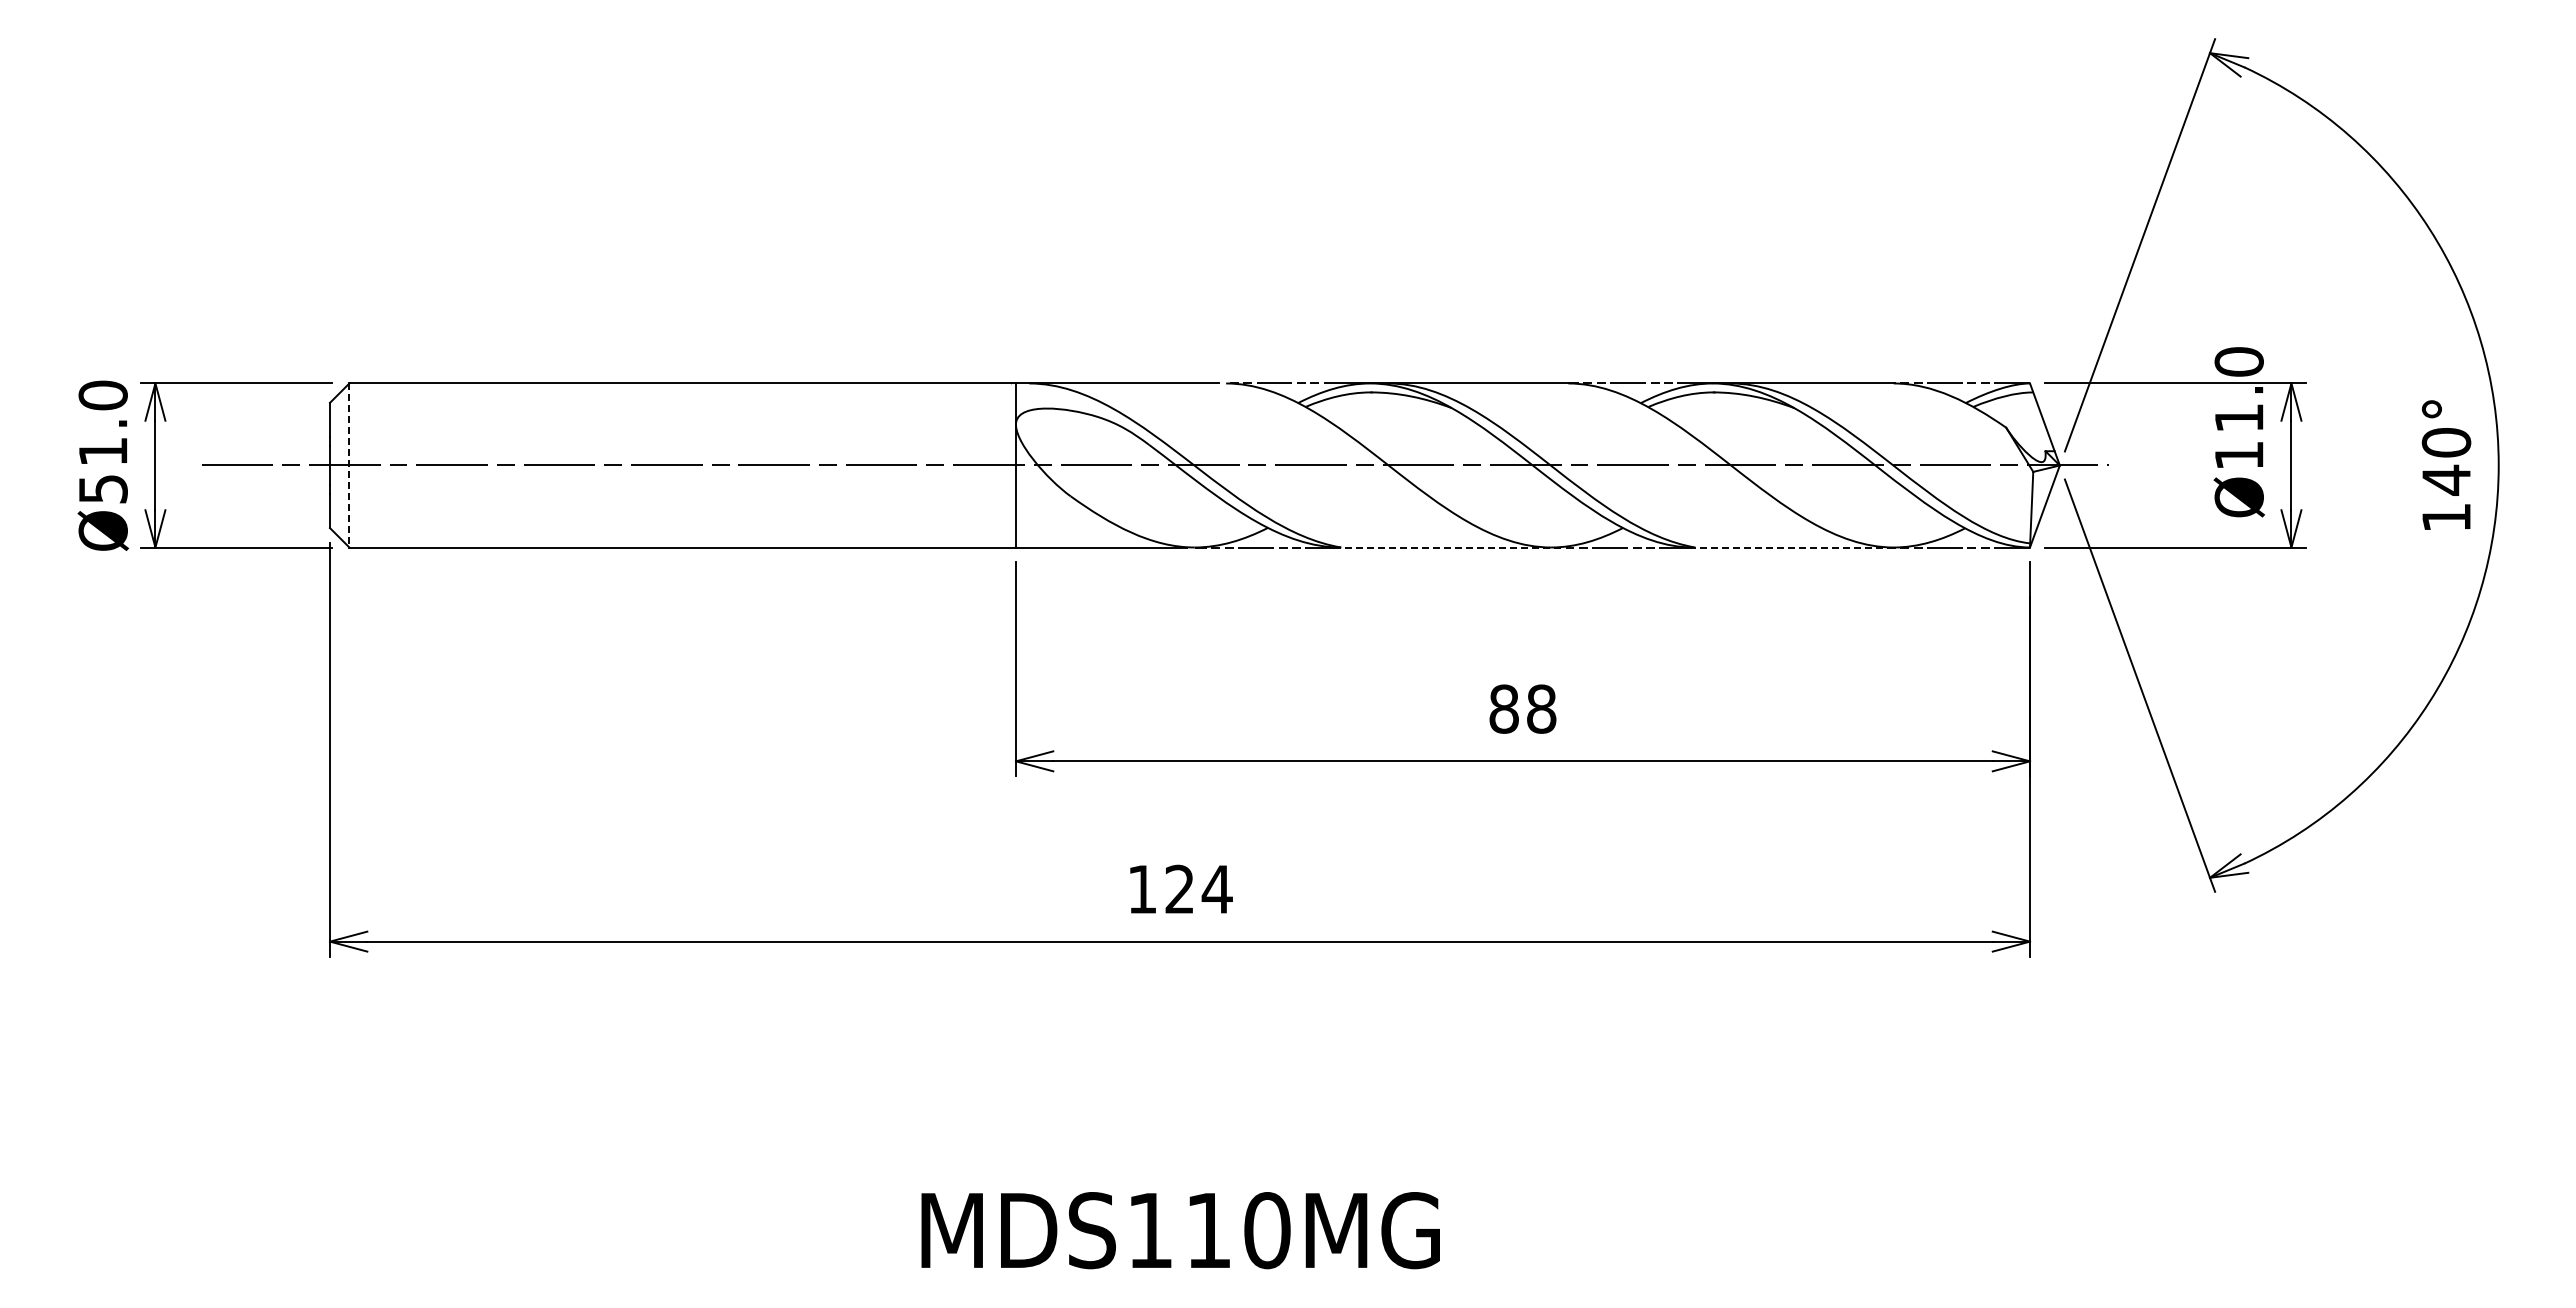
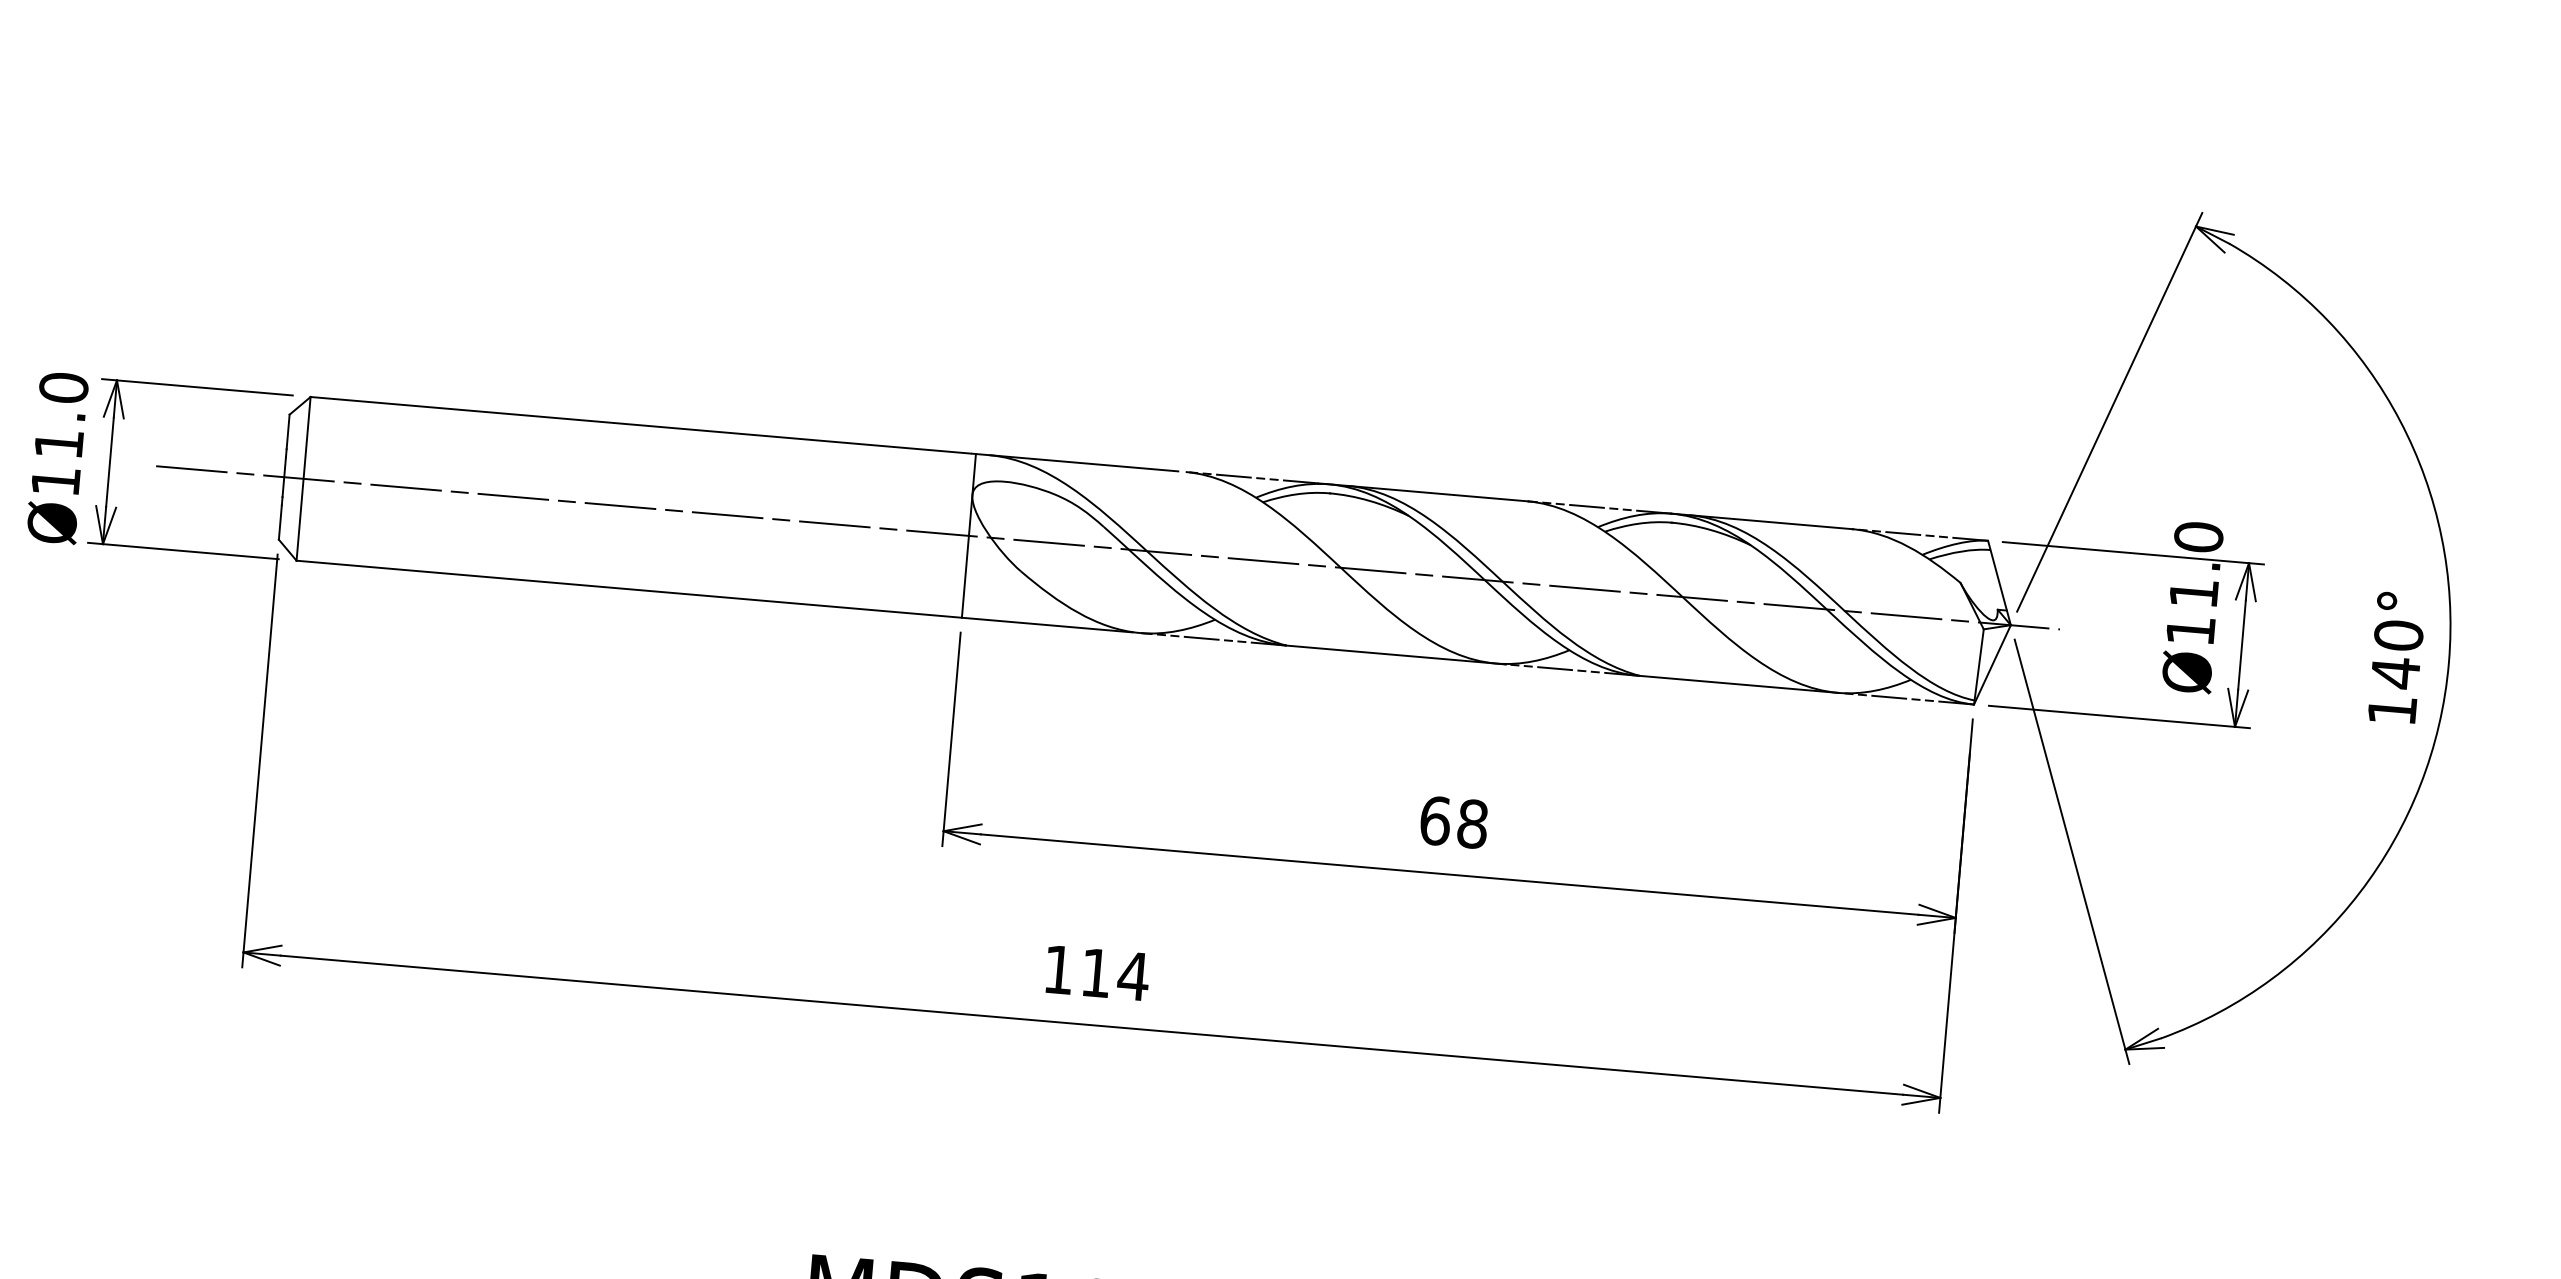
line: (349, 465) -> (303, 478), dashed -> solid
text: (103, 489) -> (56, 481), Ø51.0 -> Ø11.0
line: (1450, 547) -> (1395, 654), dashed -> solid
line: (1793, 547) -> (1737, 684), dashed -> solid
text: (1504, 708) -> (1435, 820), 88 -> 68
text: (1179, 888) -> (1095, 972), 124 -> 114

